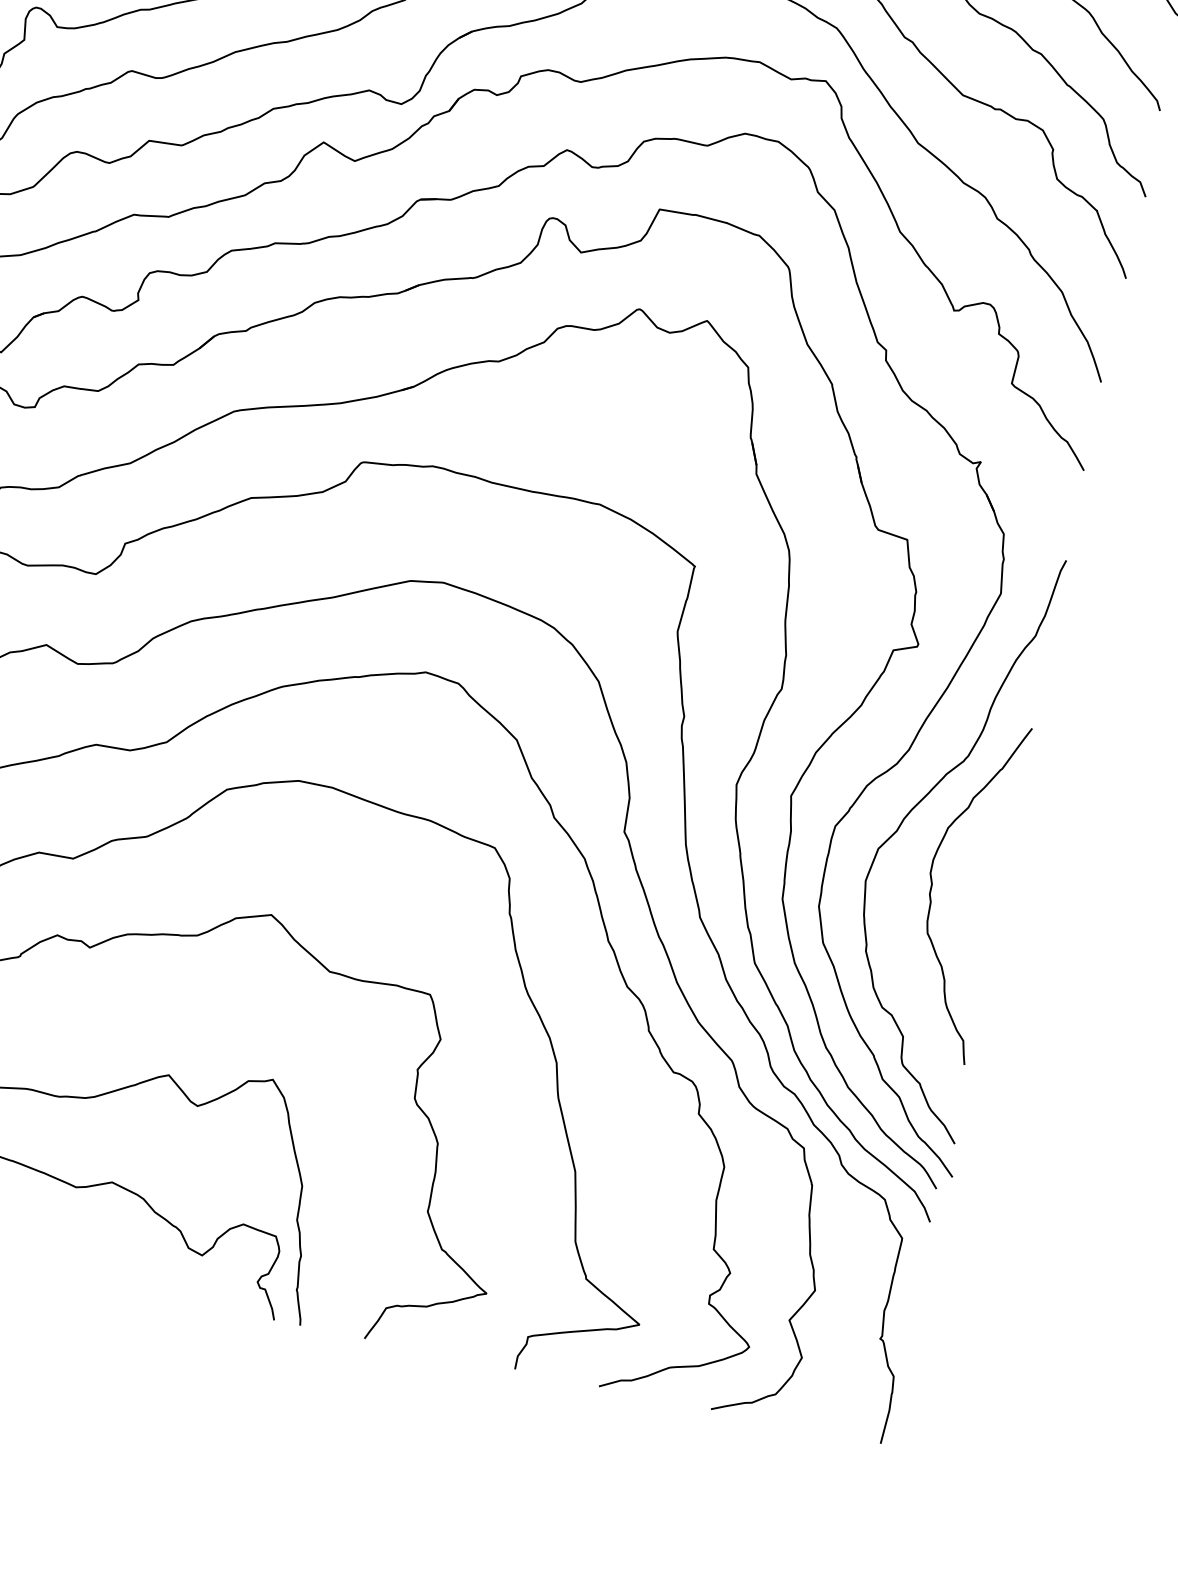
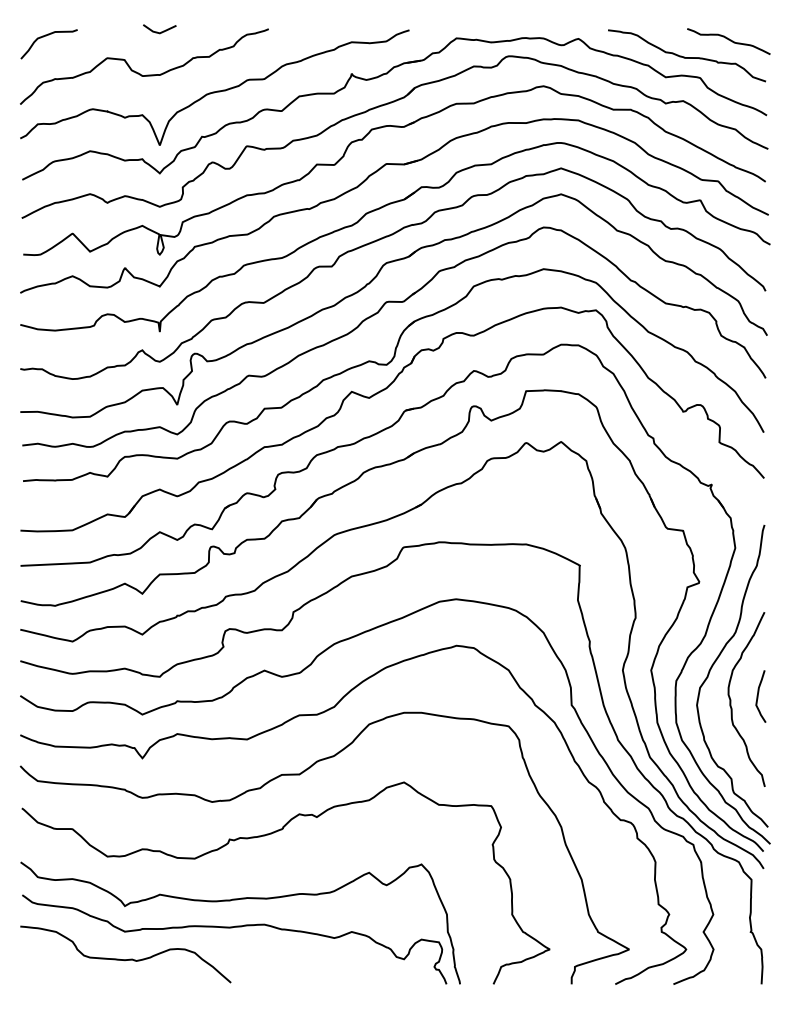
curve: (987, 888) -> (758, 696), added

